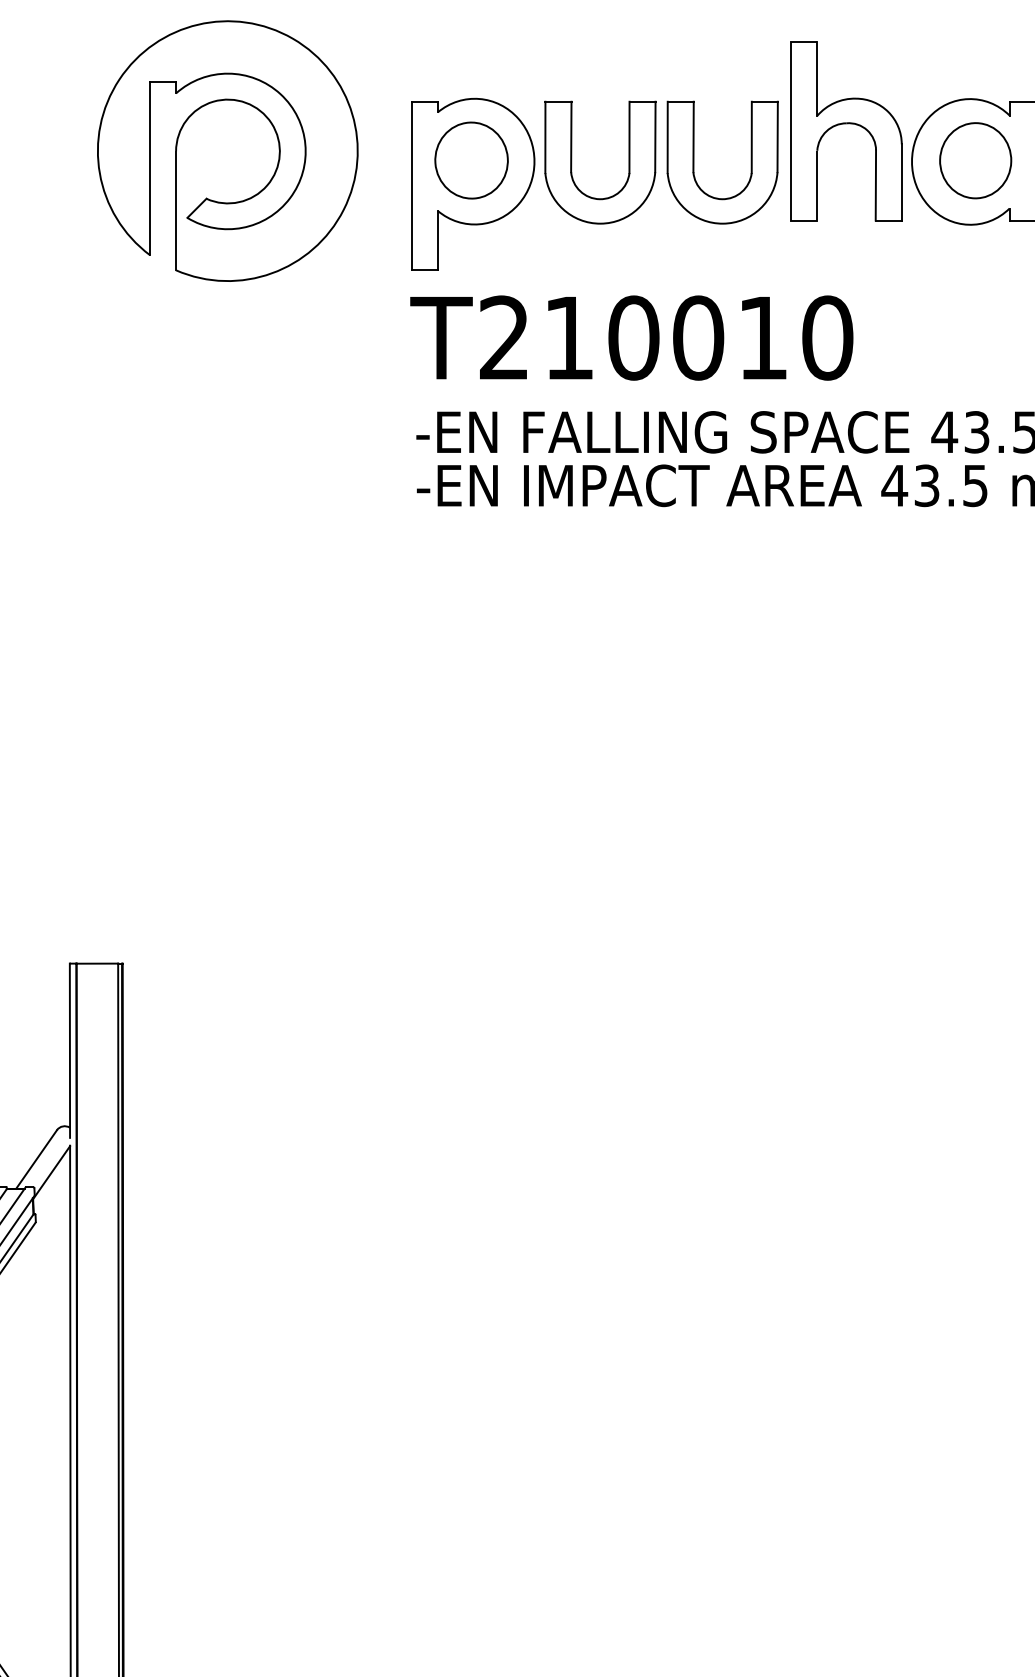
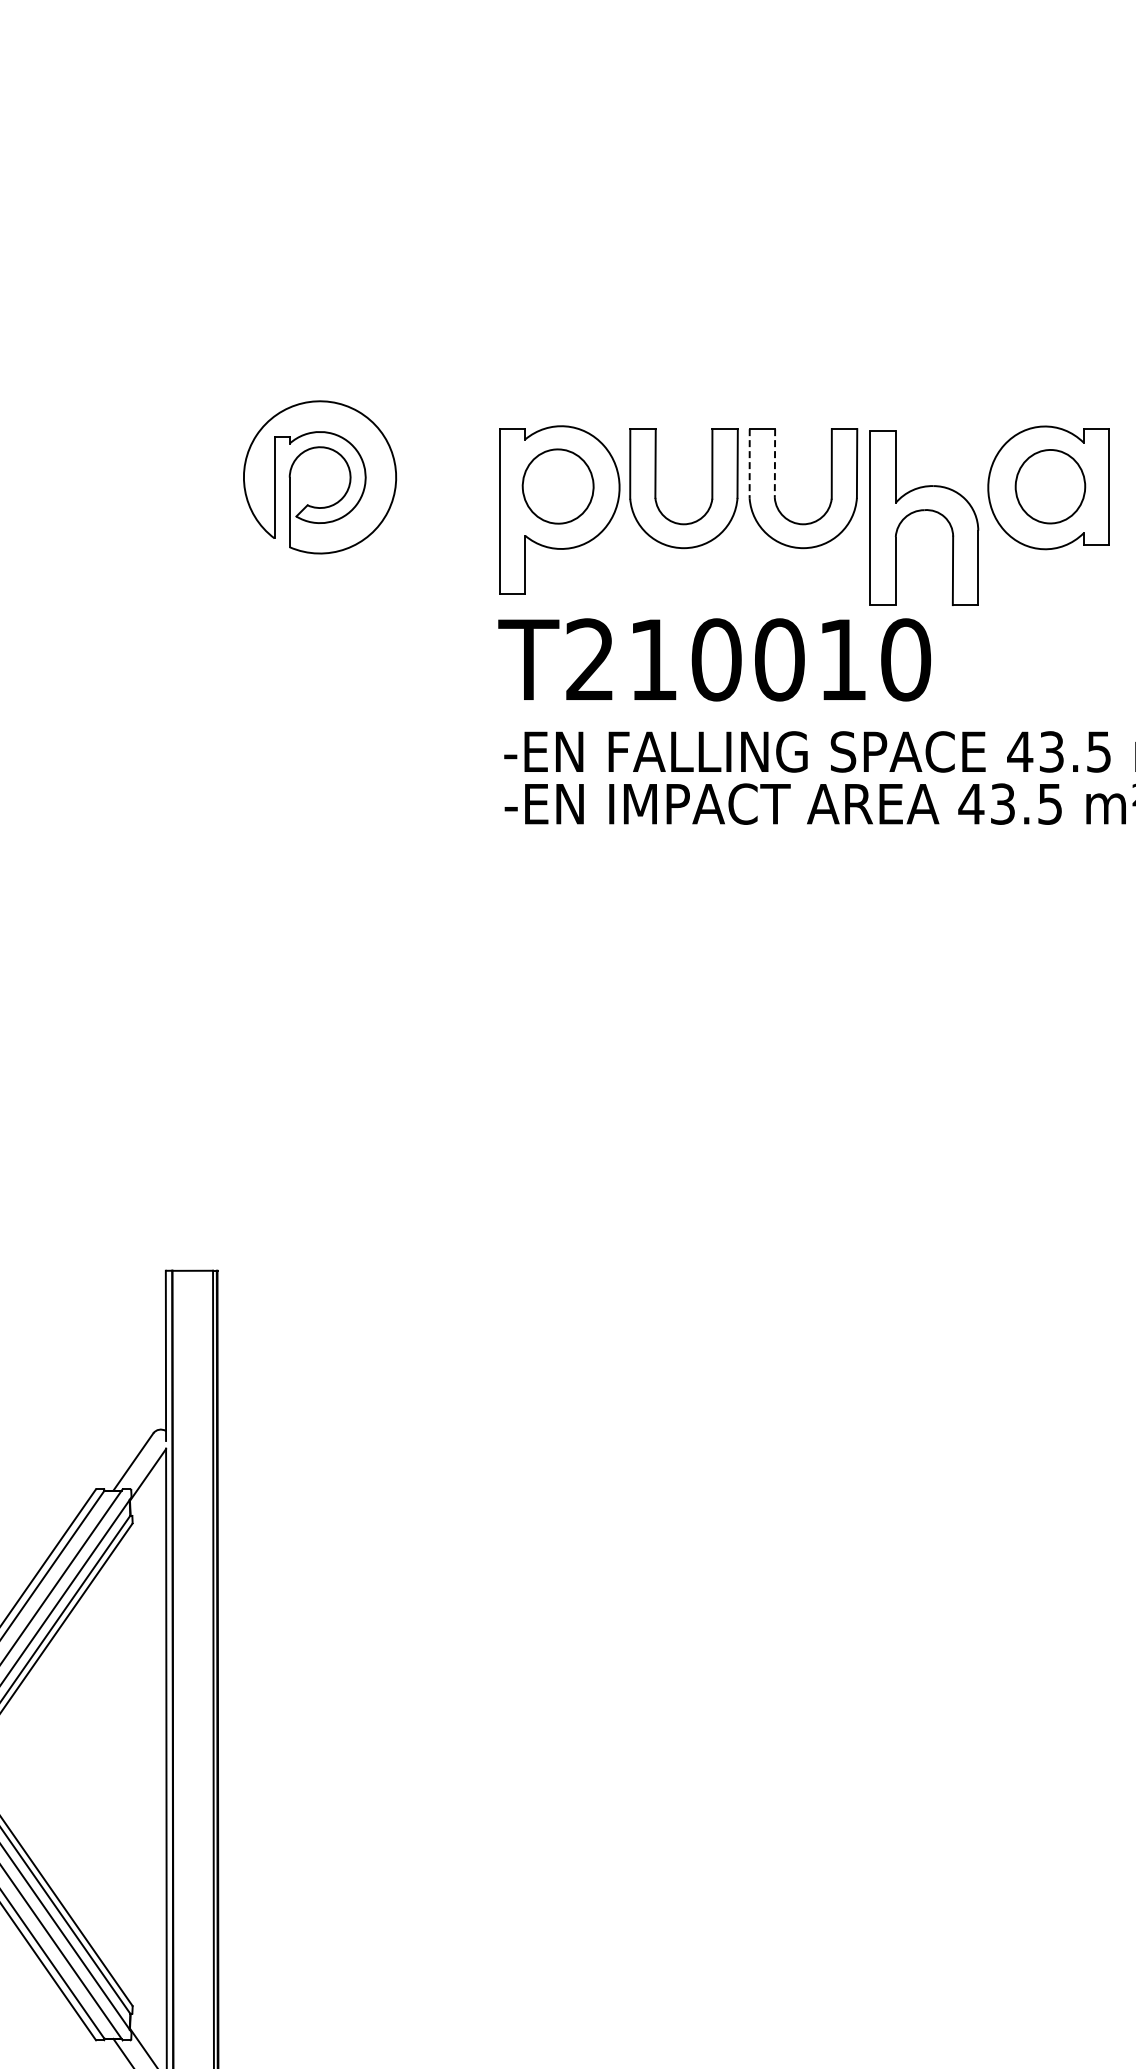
part: (846, 130) -> (924, 517), moved
line: (667, 136) -> (749, 463), solid -> dashed
line: (693, 137) -> (774, 464), solid -> dashed
part: (227, 151) -> (319, 477), size x0.6

